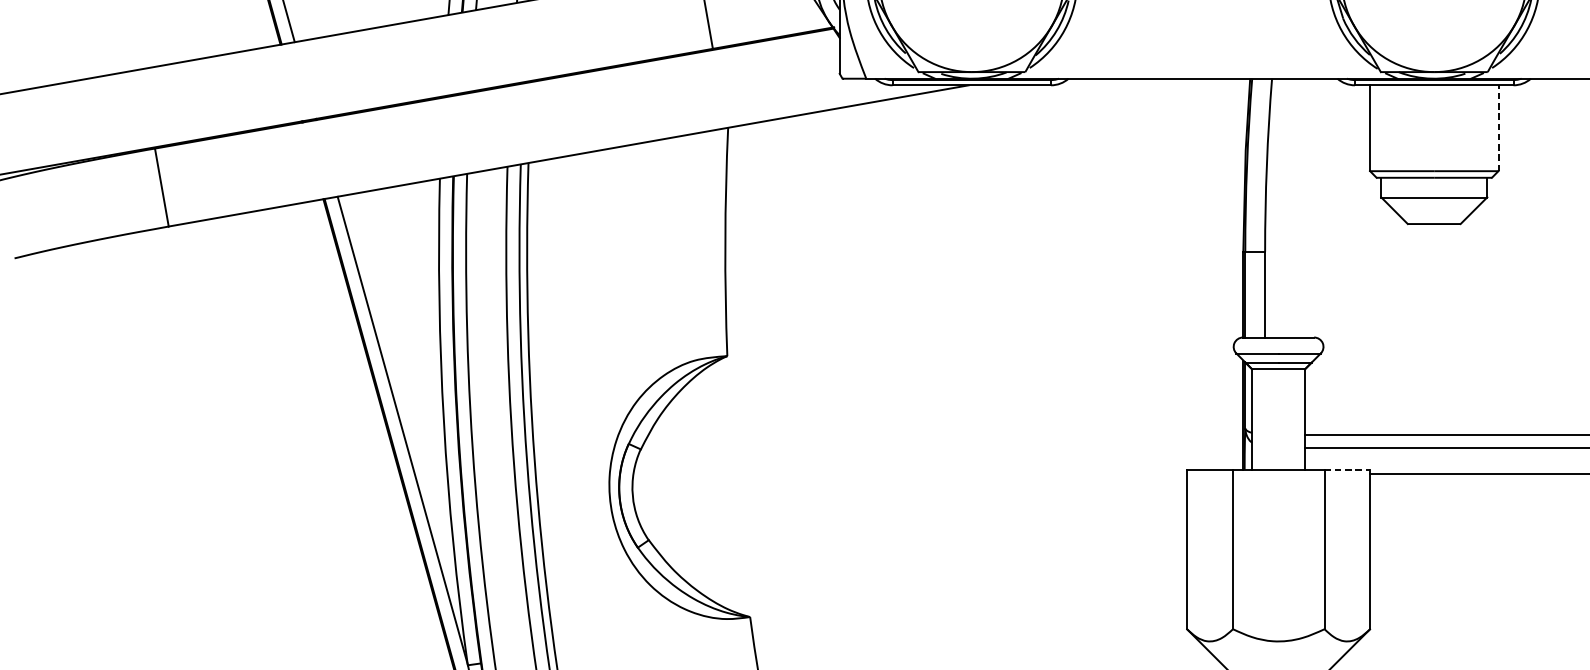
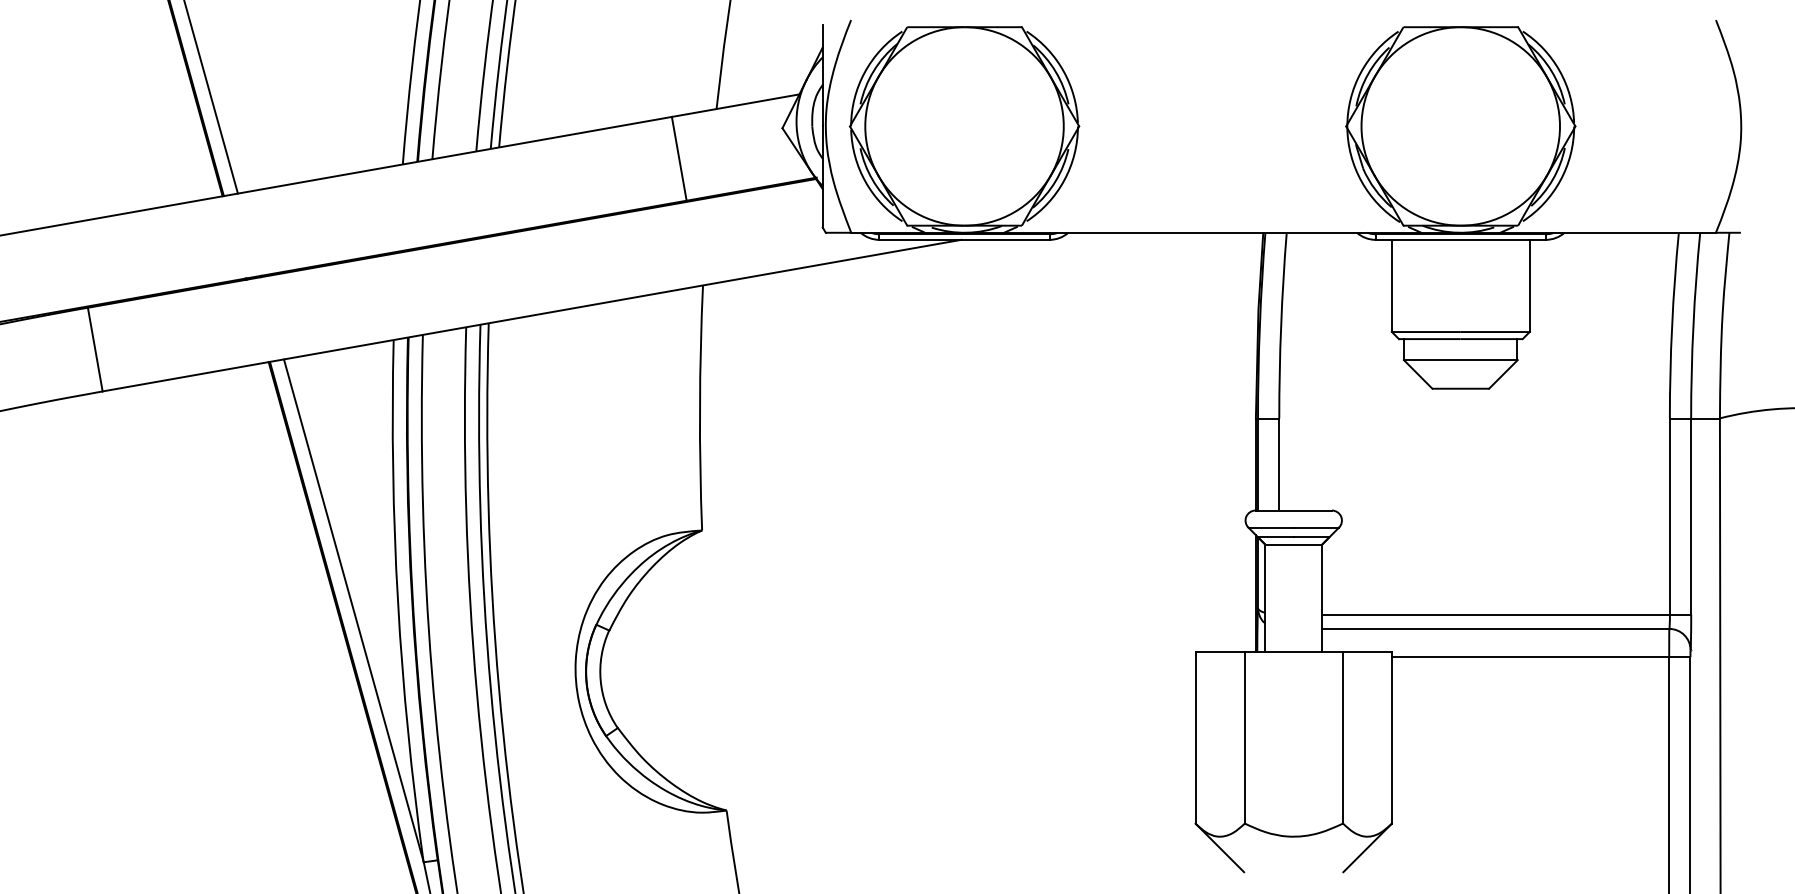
line: (1498, 127) -> (1529, 285), dashed -> solid
line: (1348, 469) -> (1368, 652), dashed -> solid

